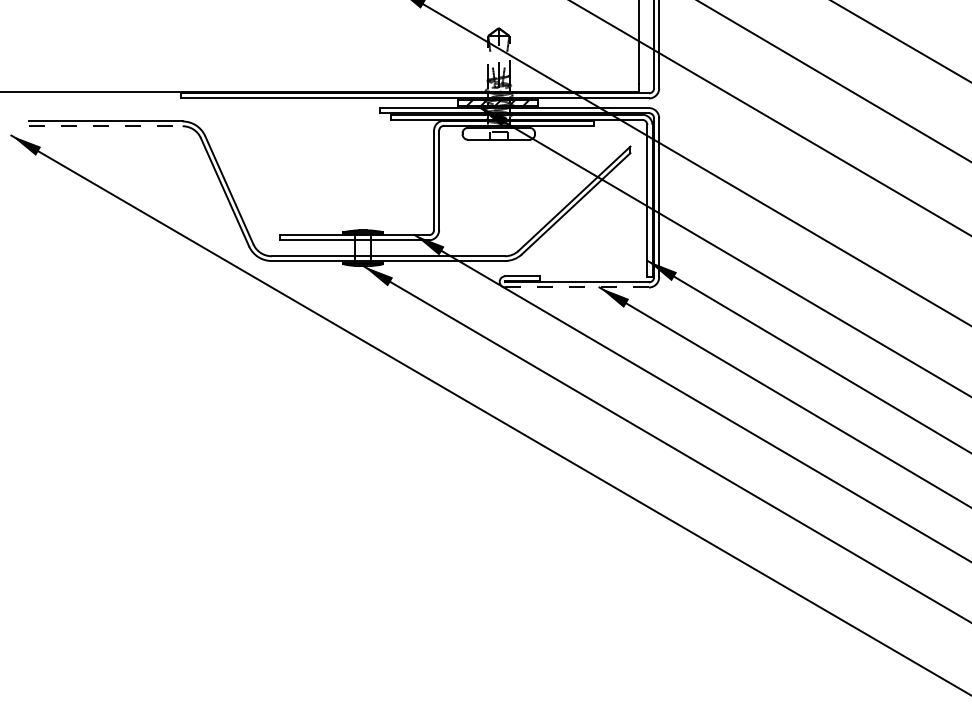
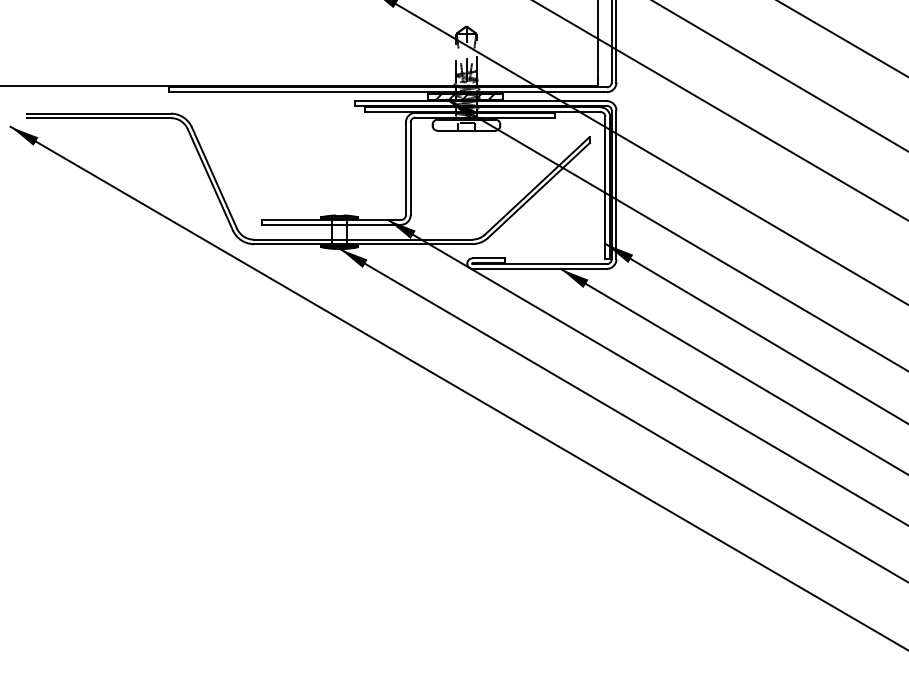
line: (106, 126) -> (99, 118), dashed -> solid
line: (577, 287) -> (540, 268), dashed -> solid

